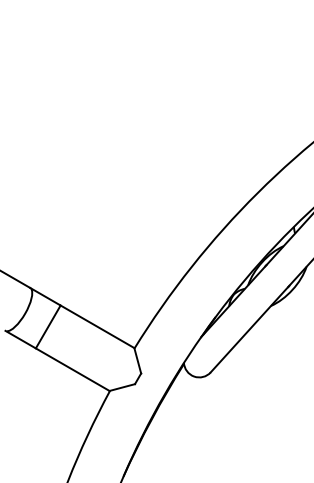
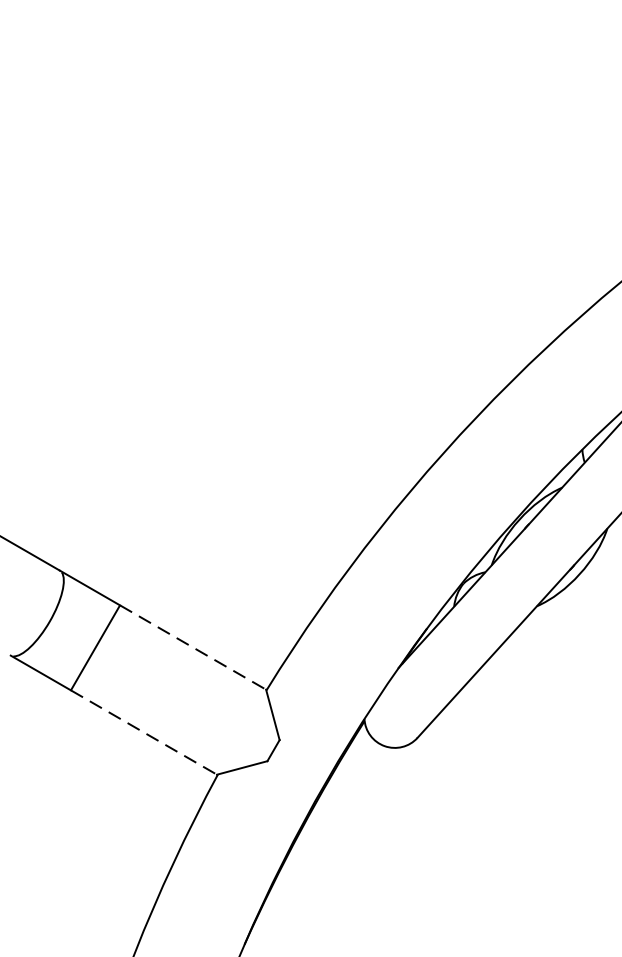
line: (97, 326) -> (193, 646), solid -> dashed
line: (72, 369) -> (143, 732), solid -> dashed

